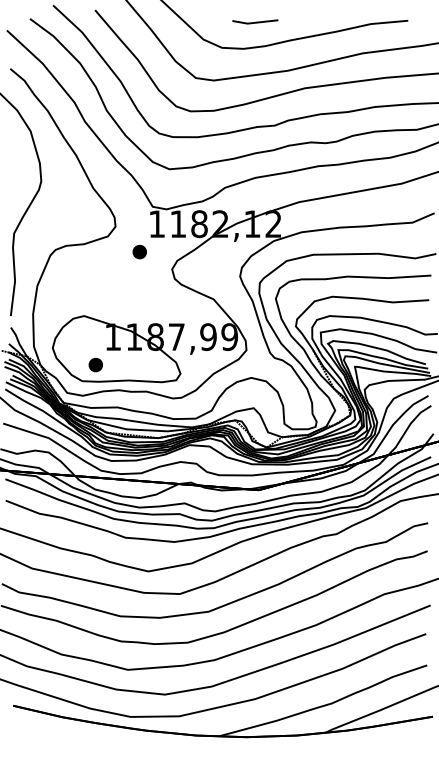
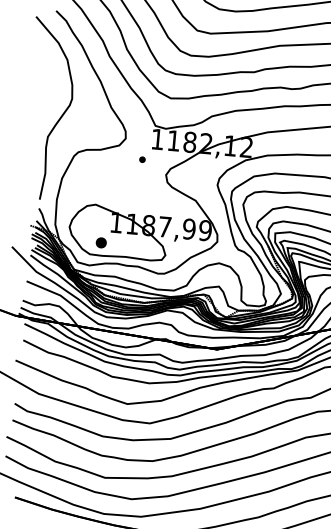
part: (139, 252) -> (142, 159), size x0.6

